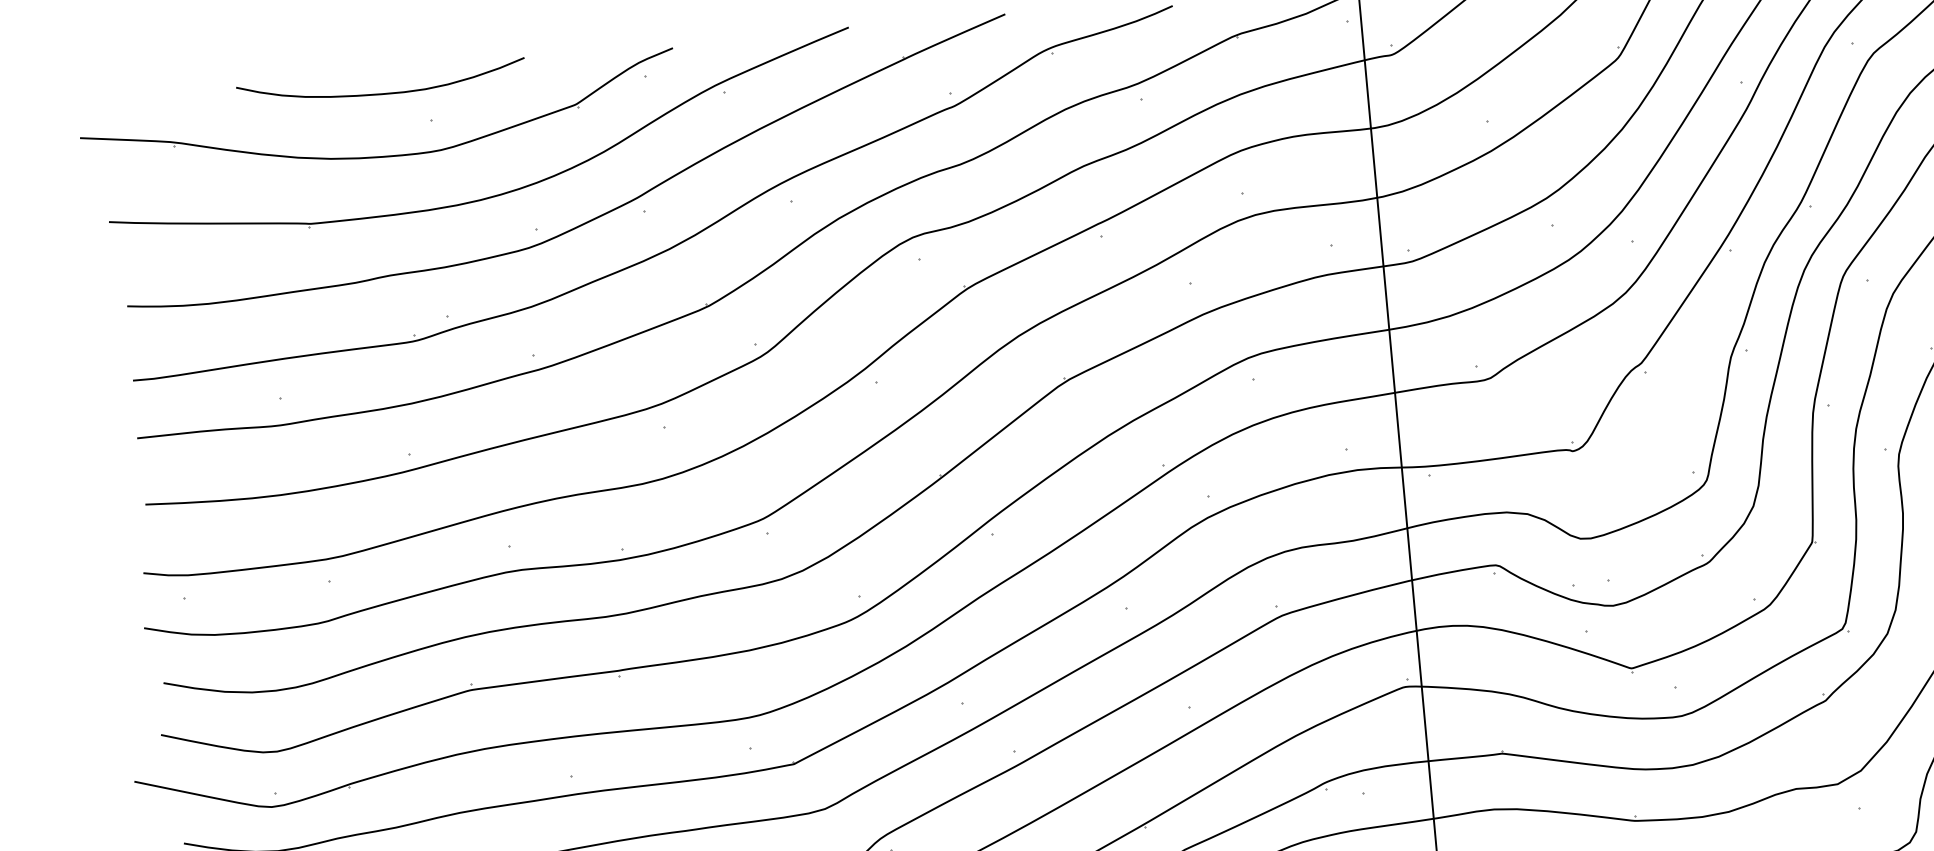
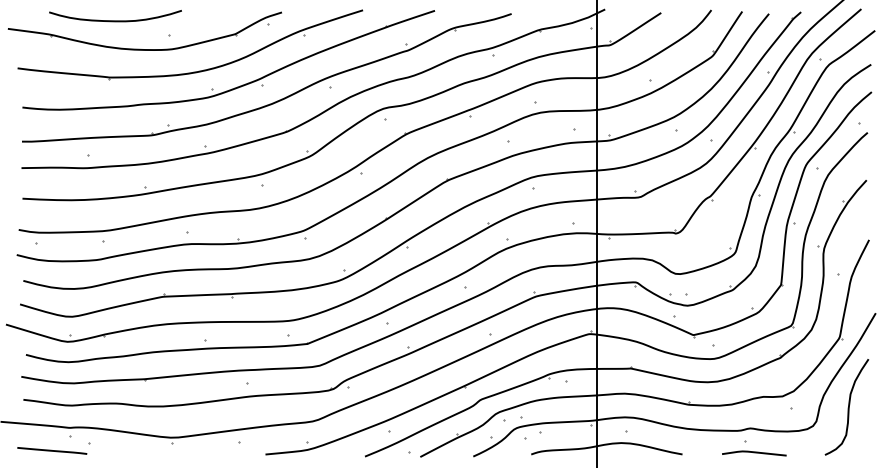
curve: (382, 92) -> (115, 20), moved

